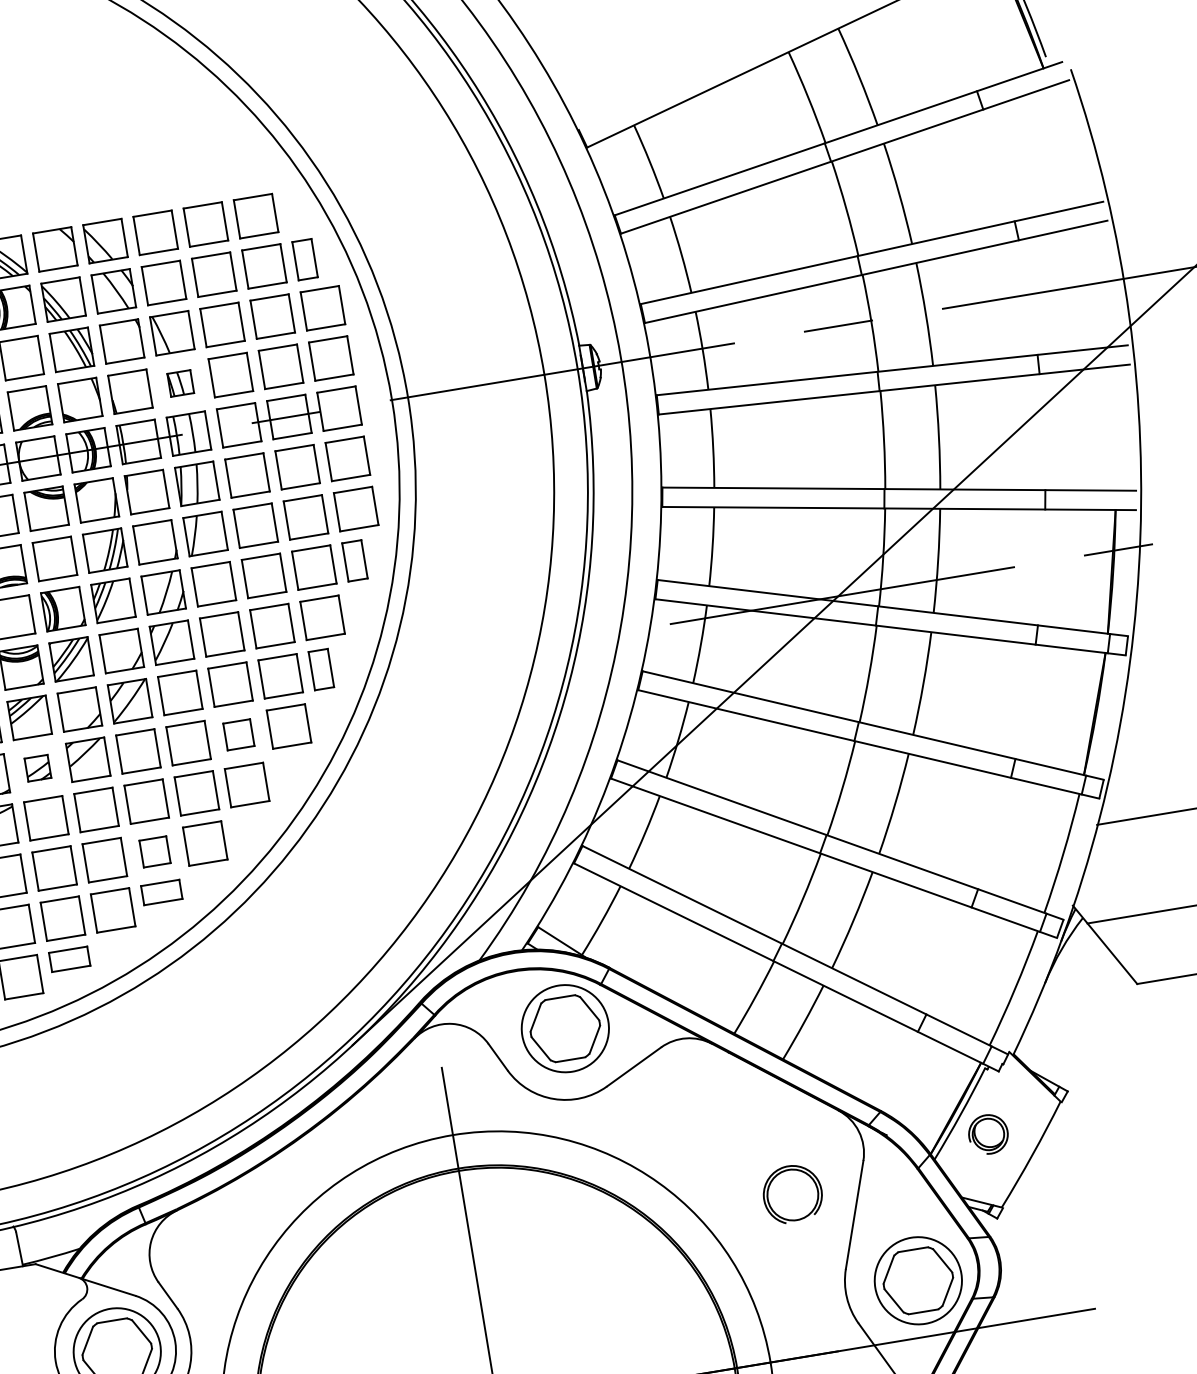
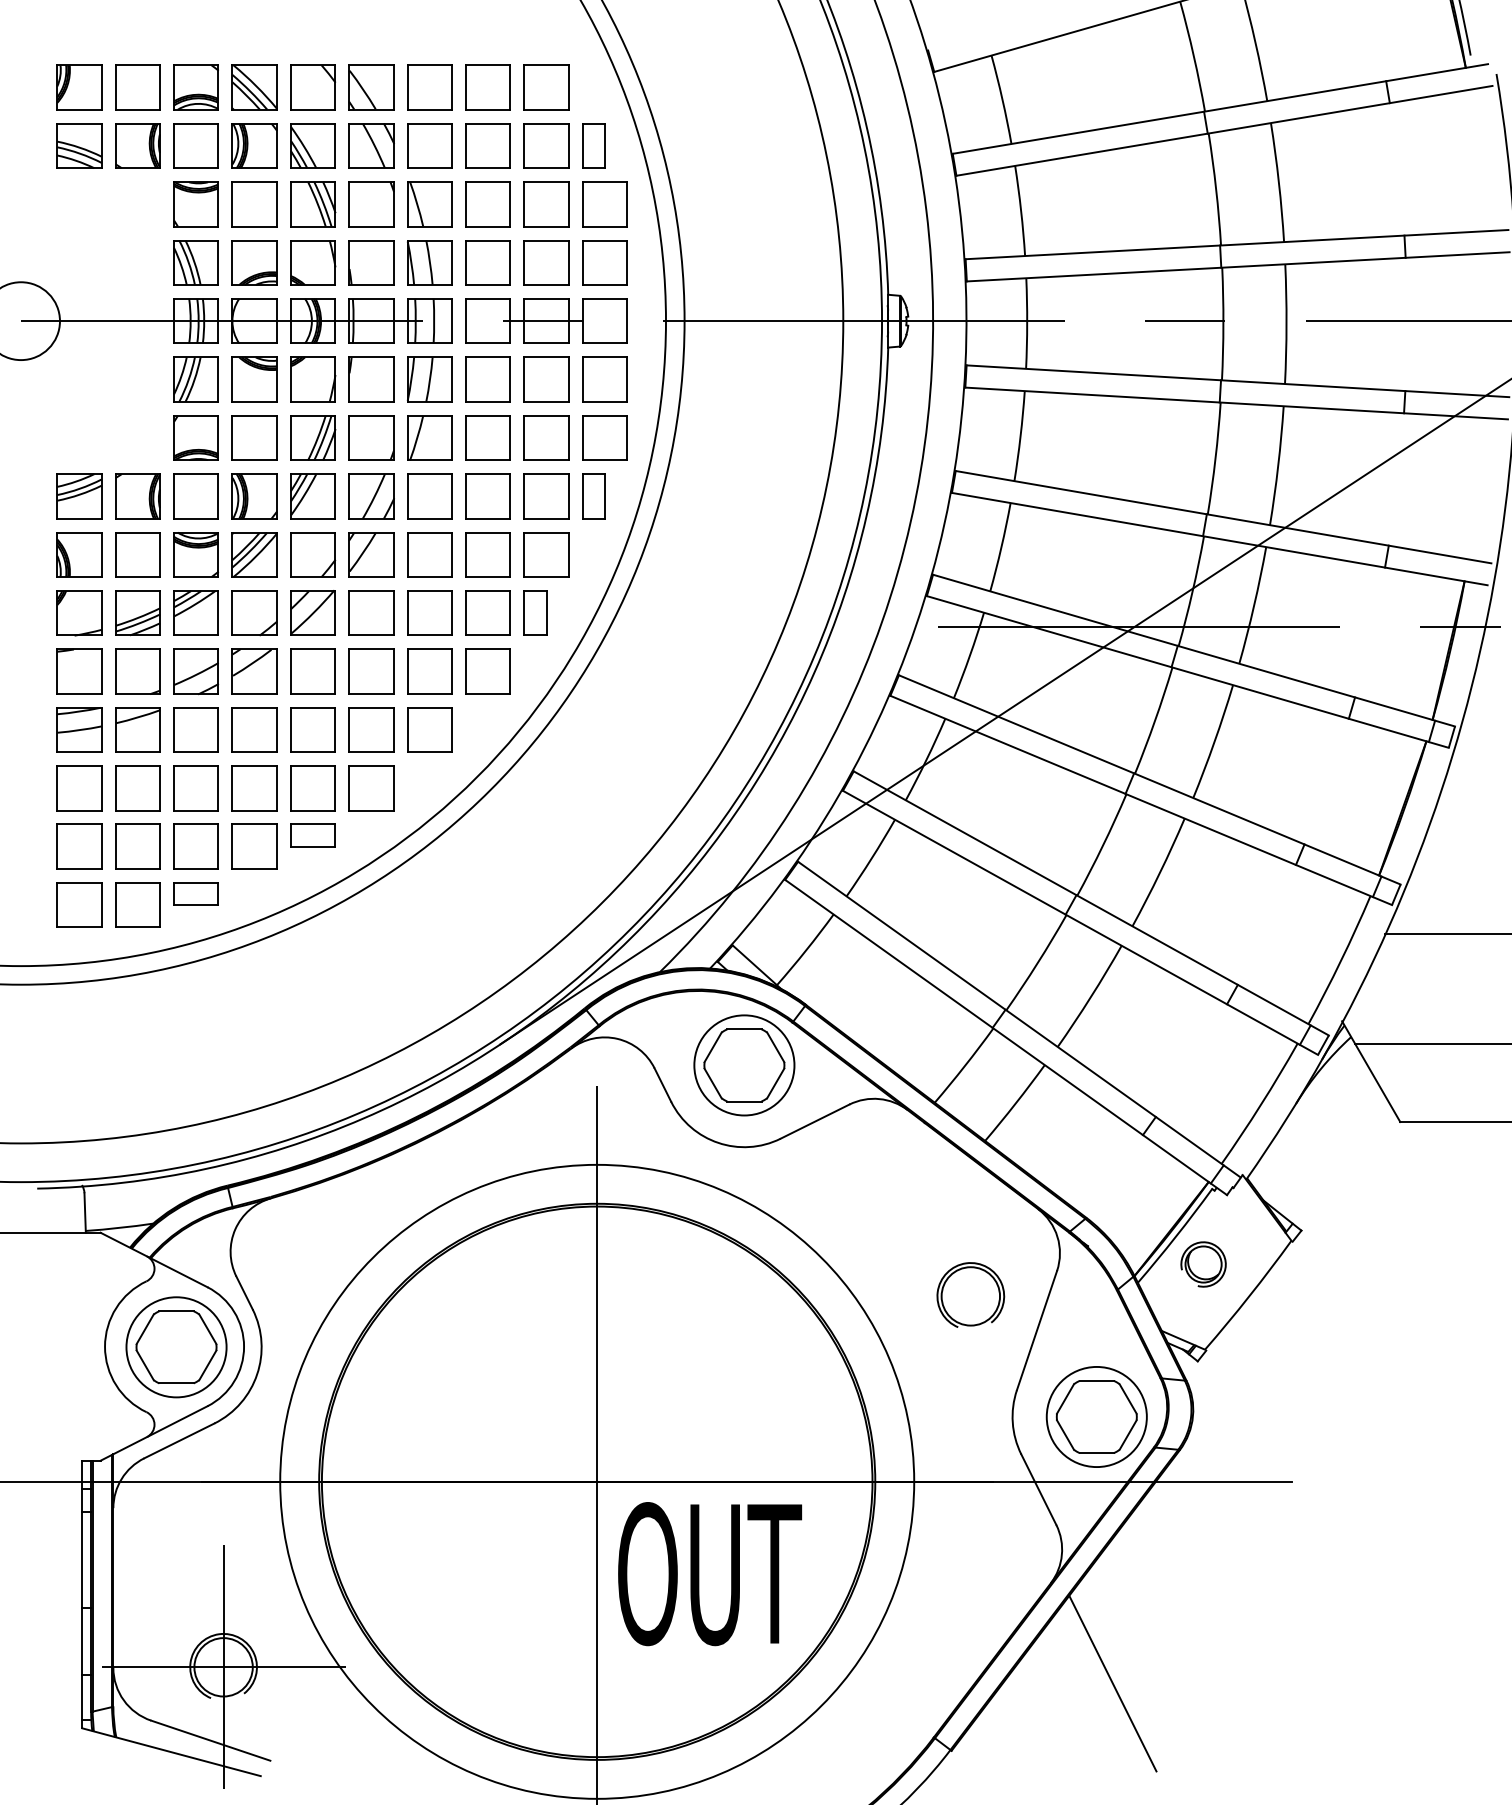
part: (180, 383) -> (429, 262), size x1.67
part: (238, 734) -> (429, 671), size x1.43
part: (37, 768) -> (195, 671), size x1.67
part: (154, 852) -> (312, 788), size x1.43

